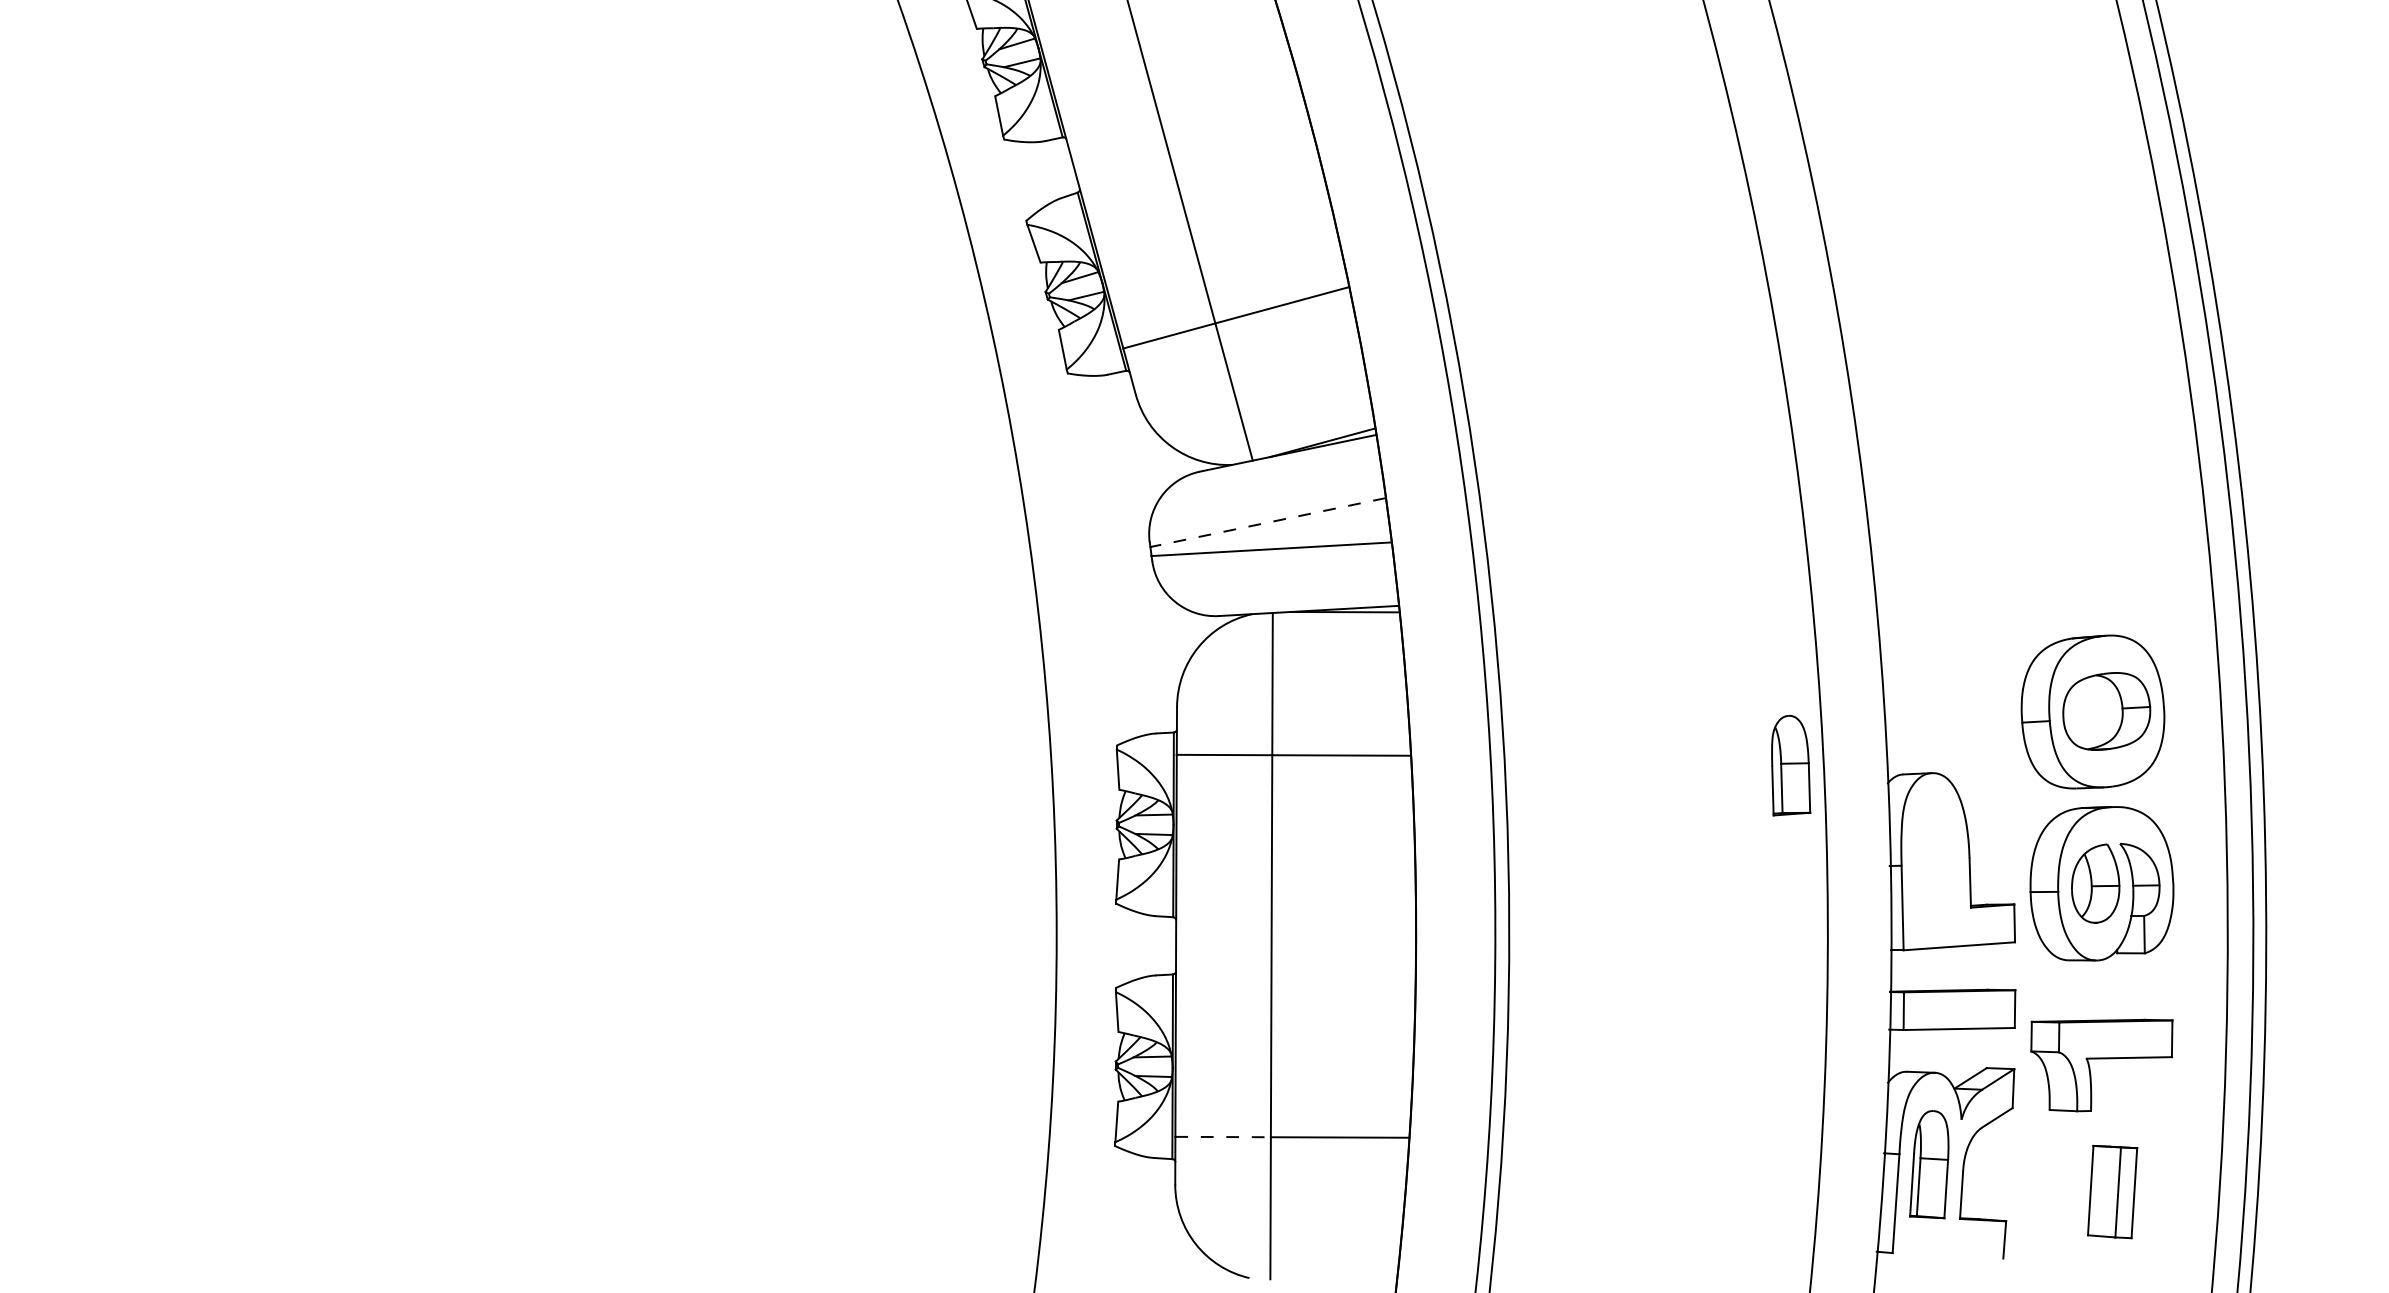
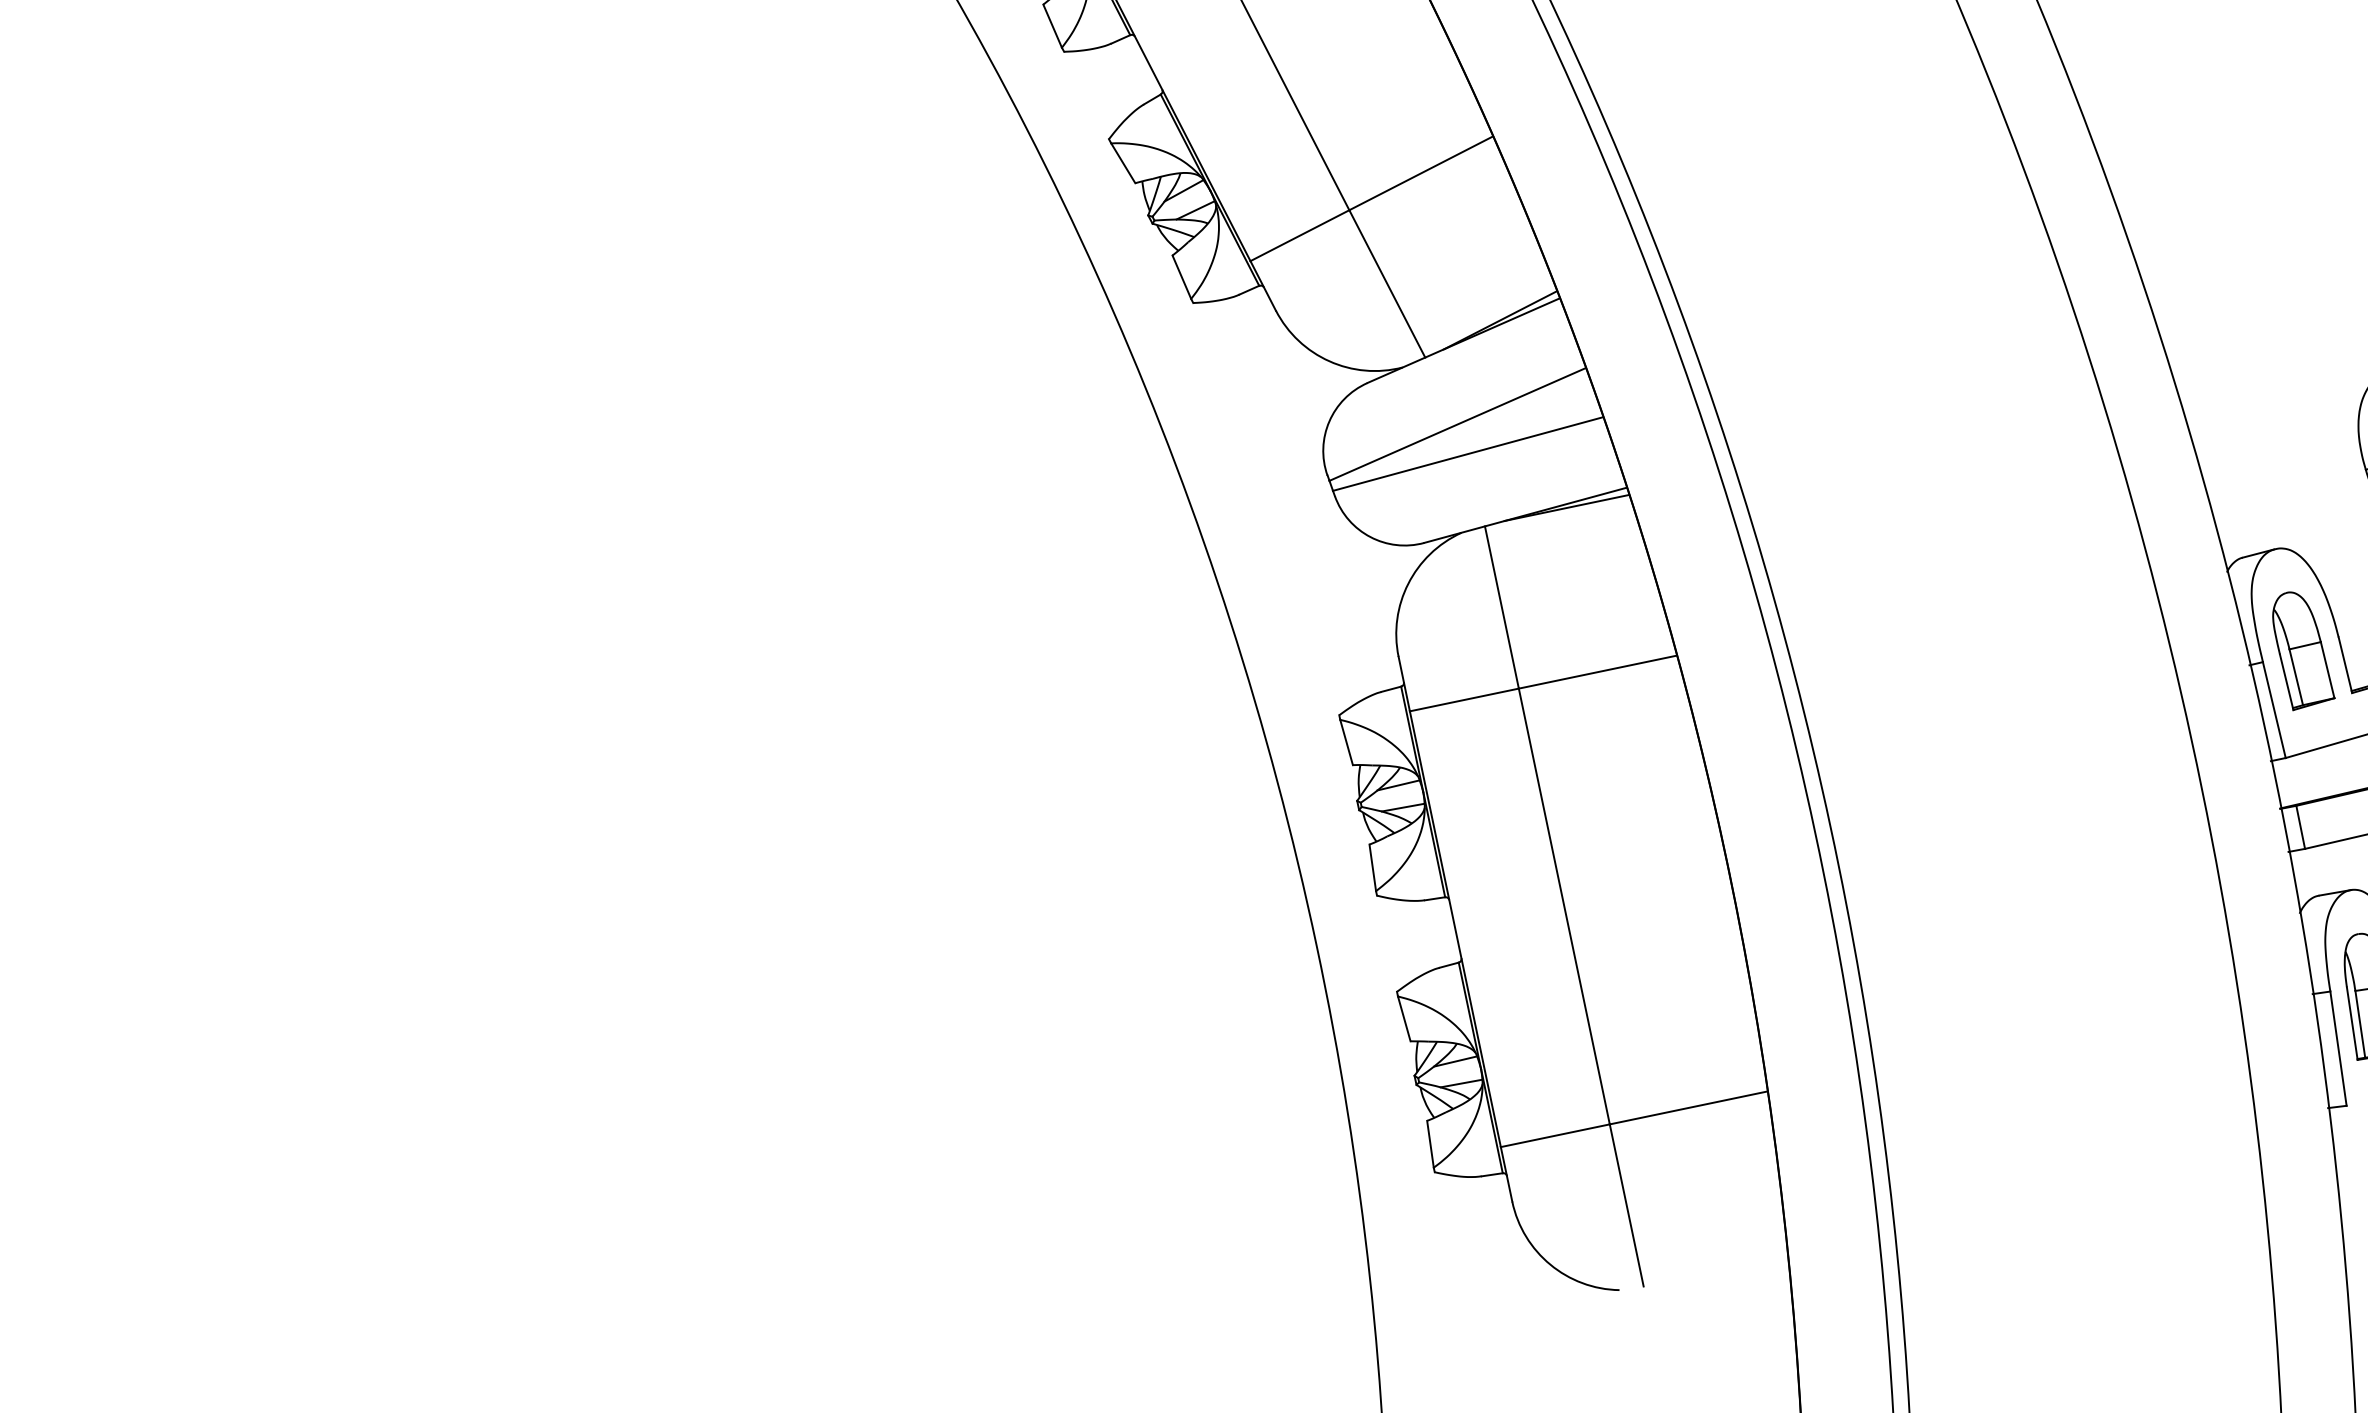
line: (1267, 522) -> (1457, 424), dashed -> solid
part: (1791, 765) -> (2301, 648), moved
line: (1223, 1137) -> (1555, 1136), dashed -> solid

